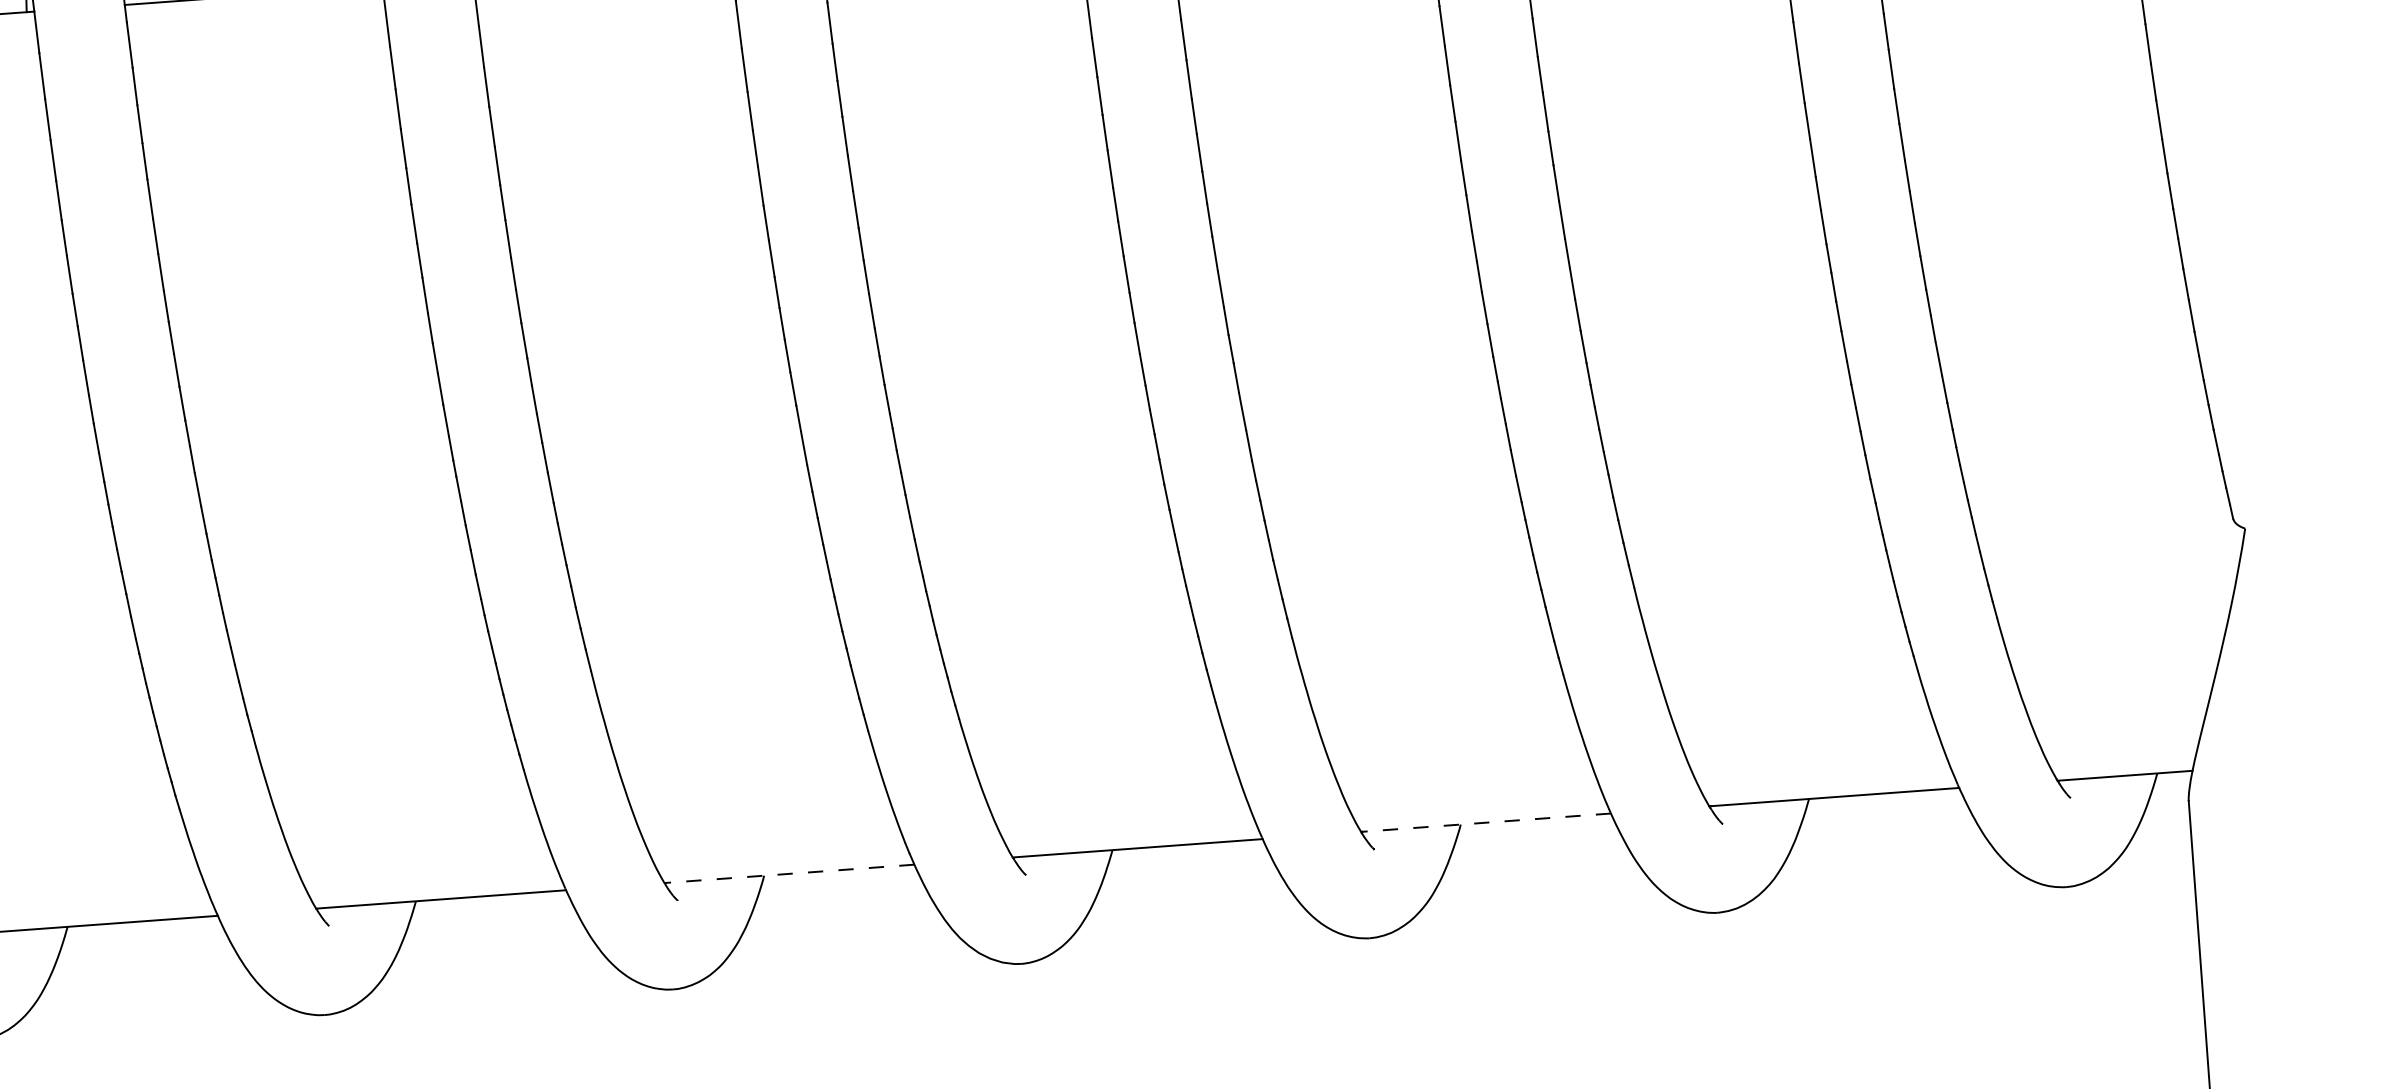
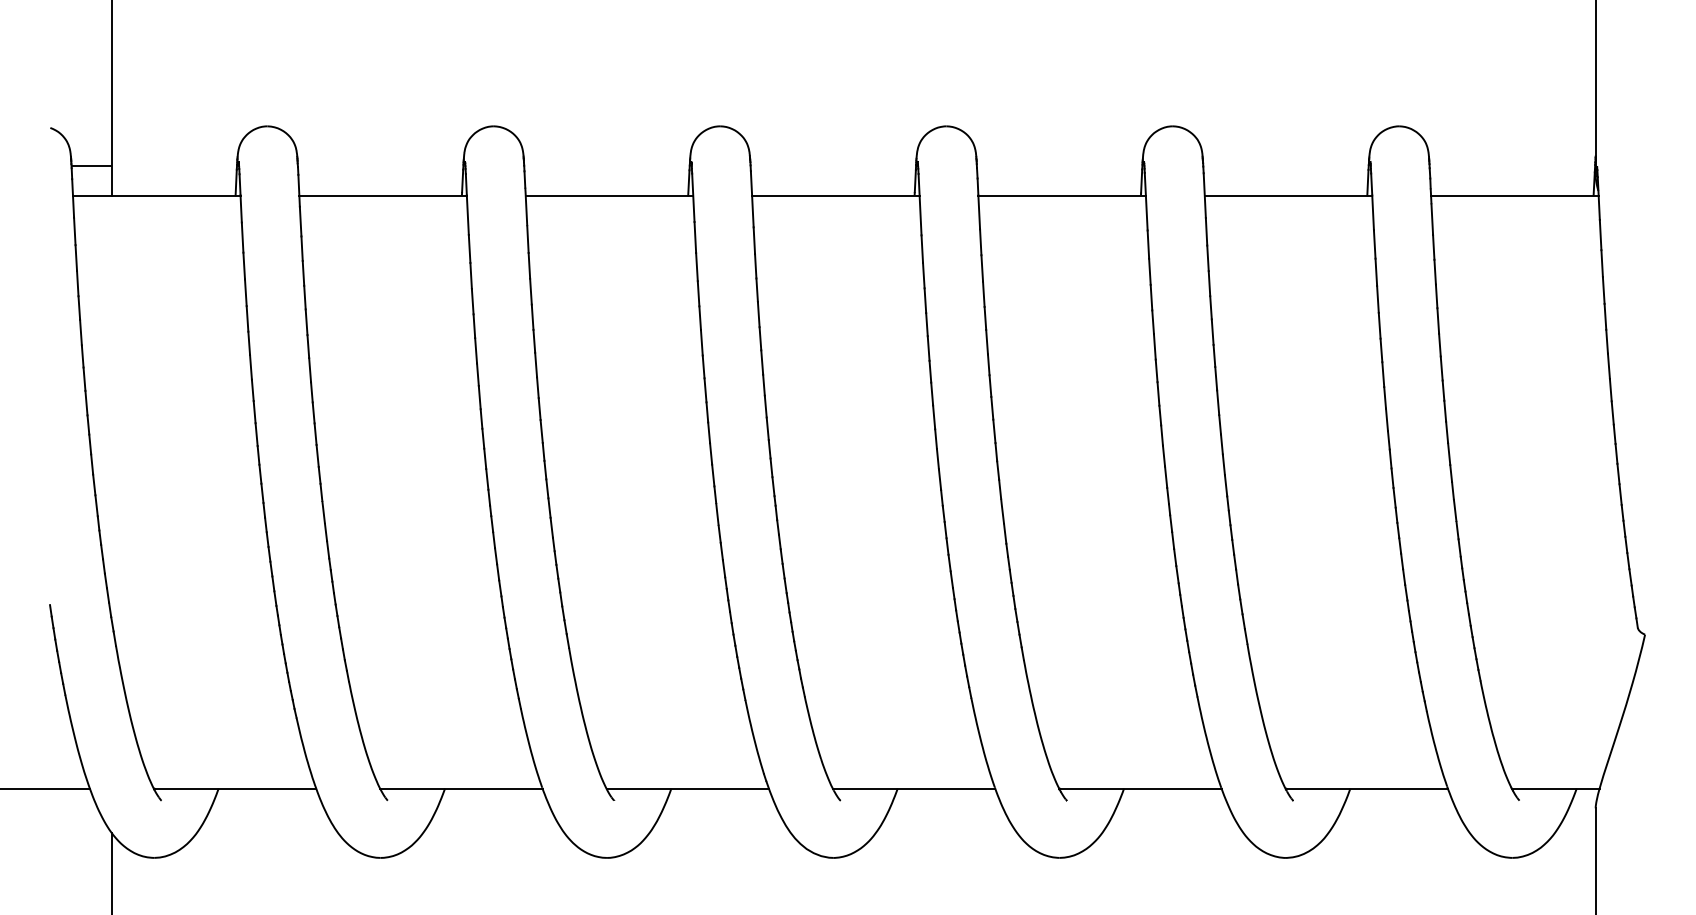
line: (1484, 822) -> (1139, 788), dashed -> solid
line: (789, 873) -> (687, 788), dashed -> solid

